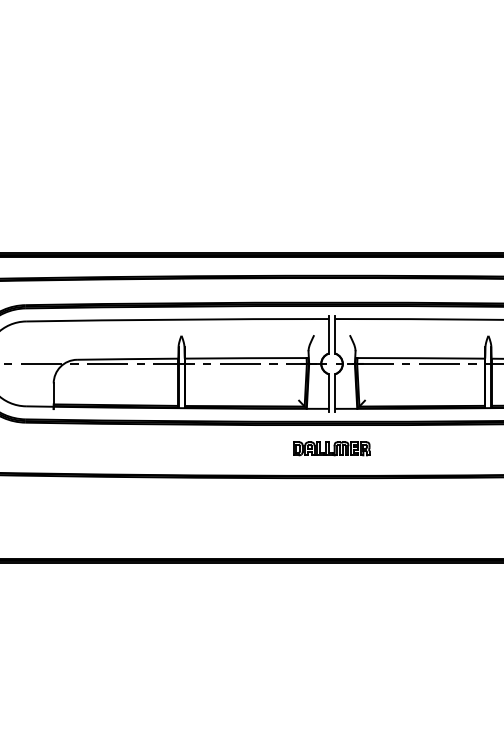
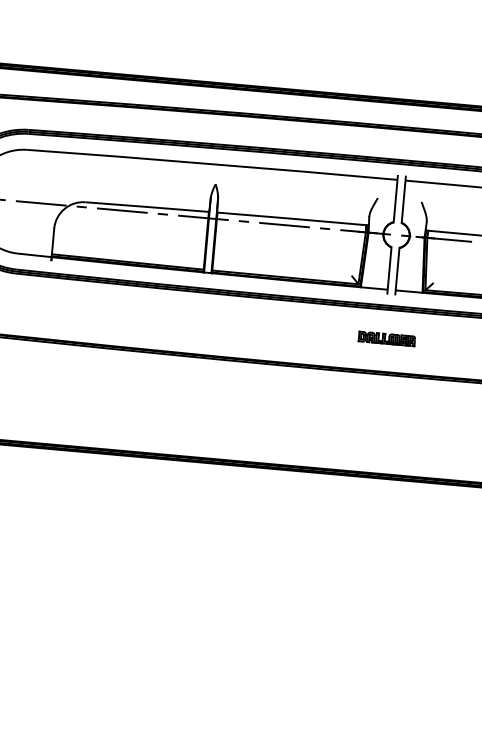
part: (331, 448) -> (386, 338), size x0.6

